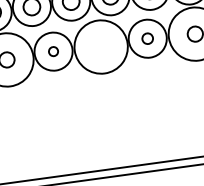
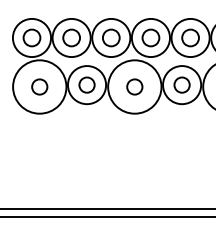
part: (147, 38) -> (181, 84), size x1.43
part: (100, 46) -> (134, 86), added
part: (52, 51) -> (86, 84), size x1.67

